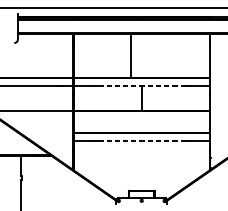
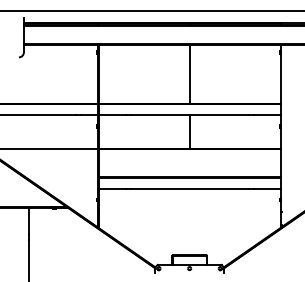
line: (130, 55) -> (189, 74), moved
line: (141, 86) -> (189, 115), dashed -> solid
line: (141, 140) -> (189, 188), dashed -> solid

